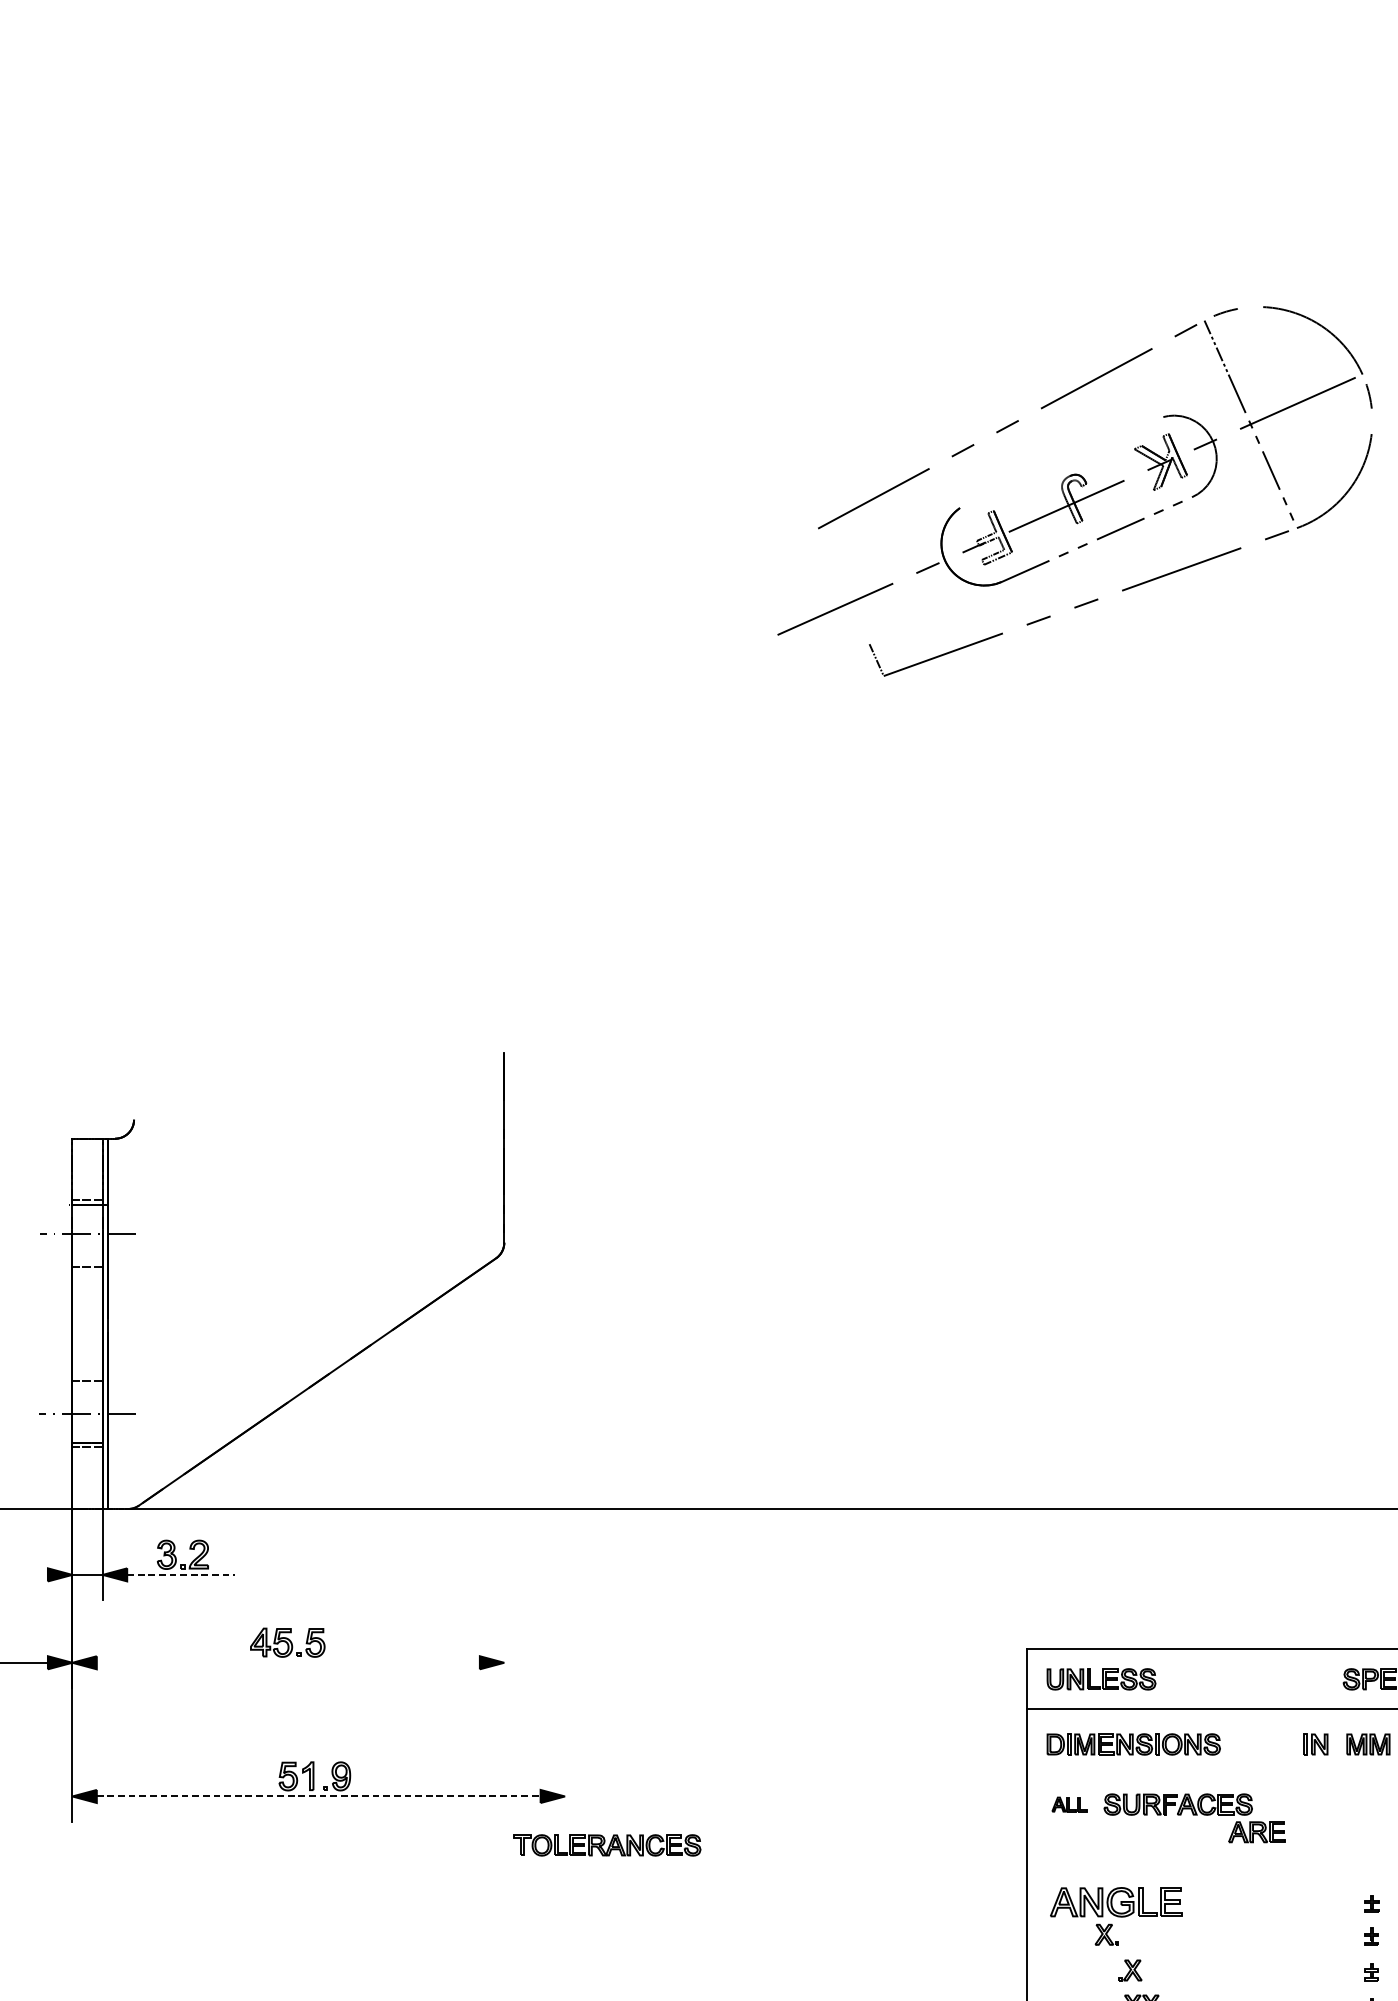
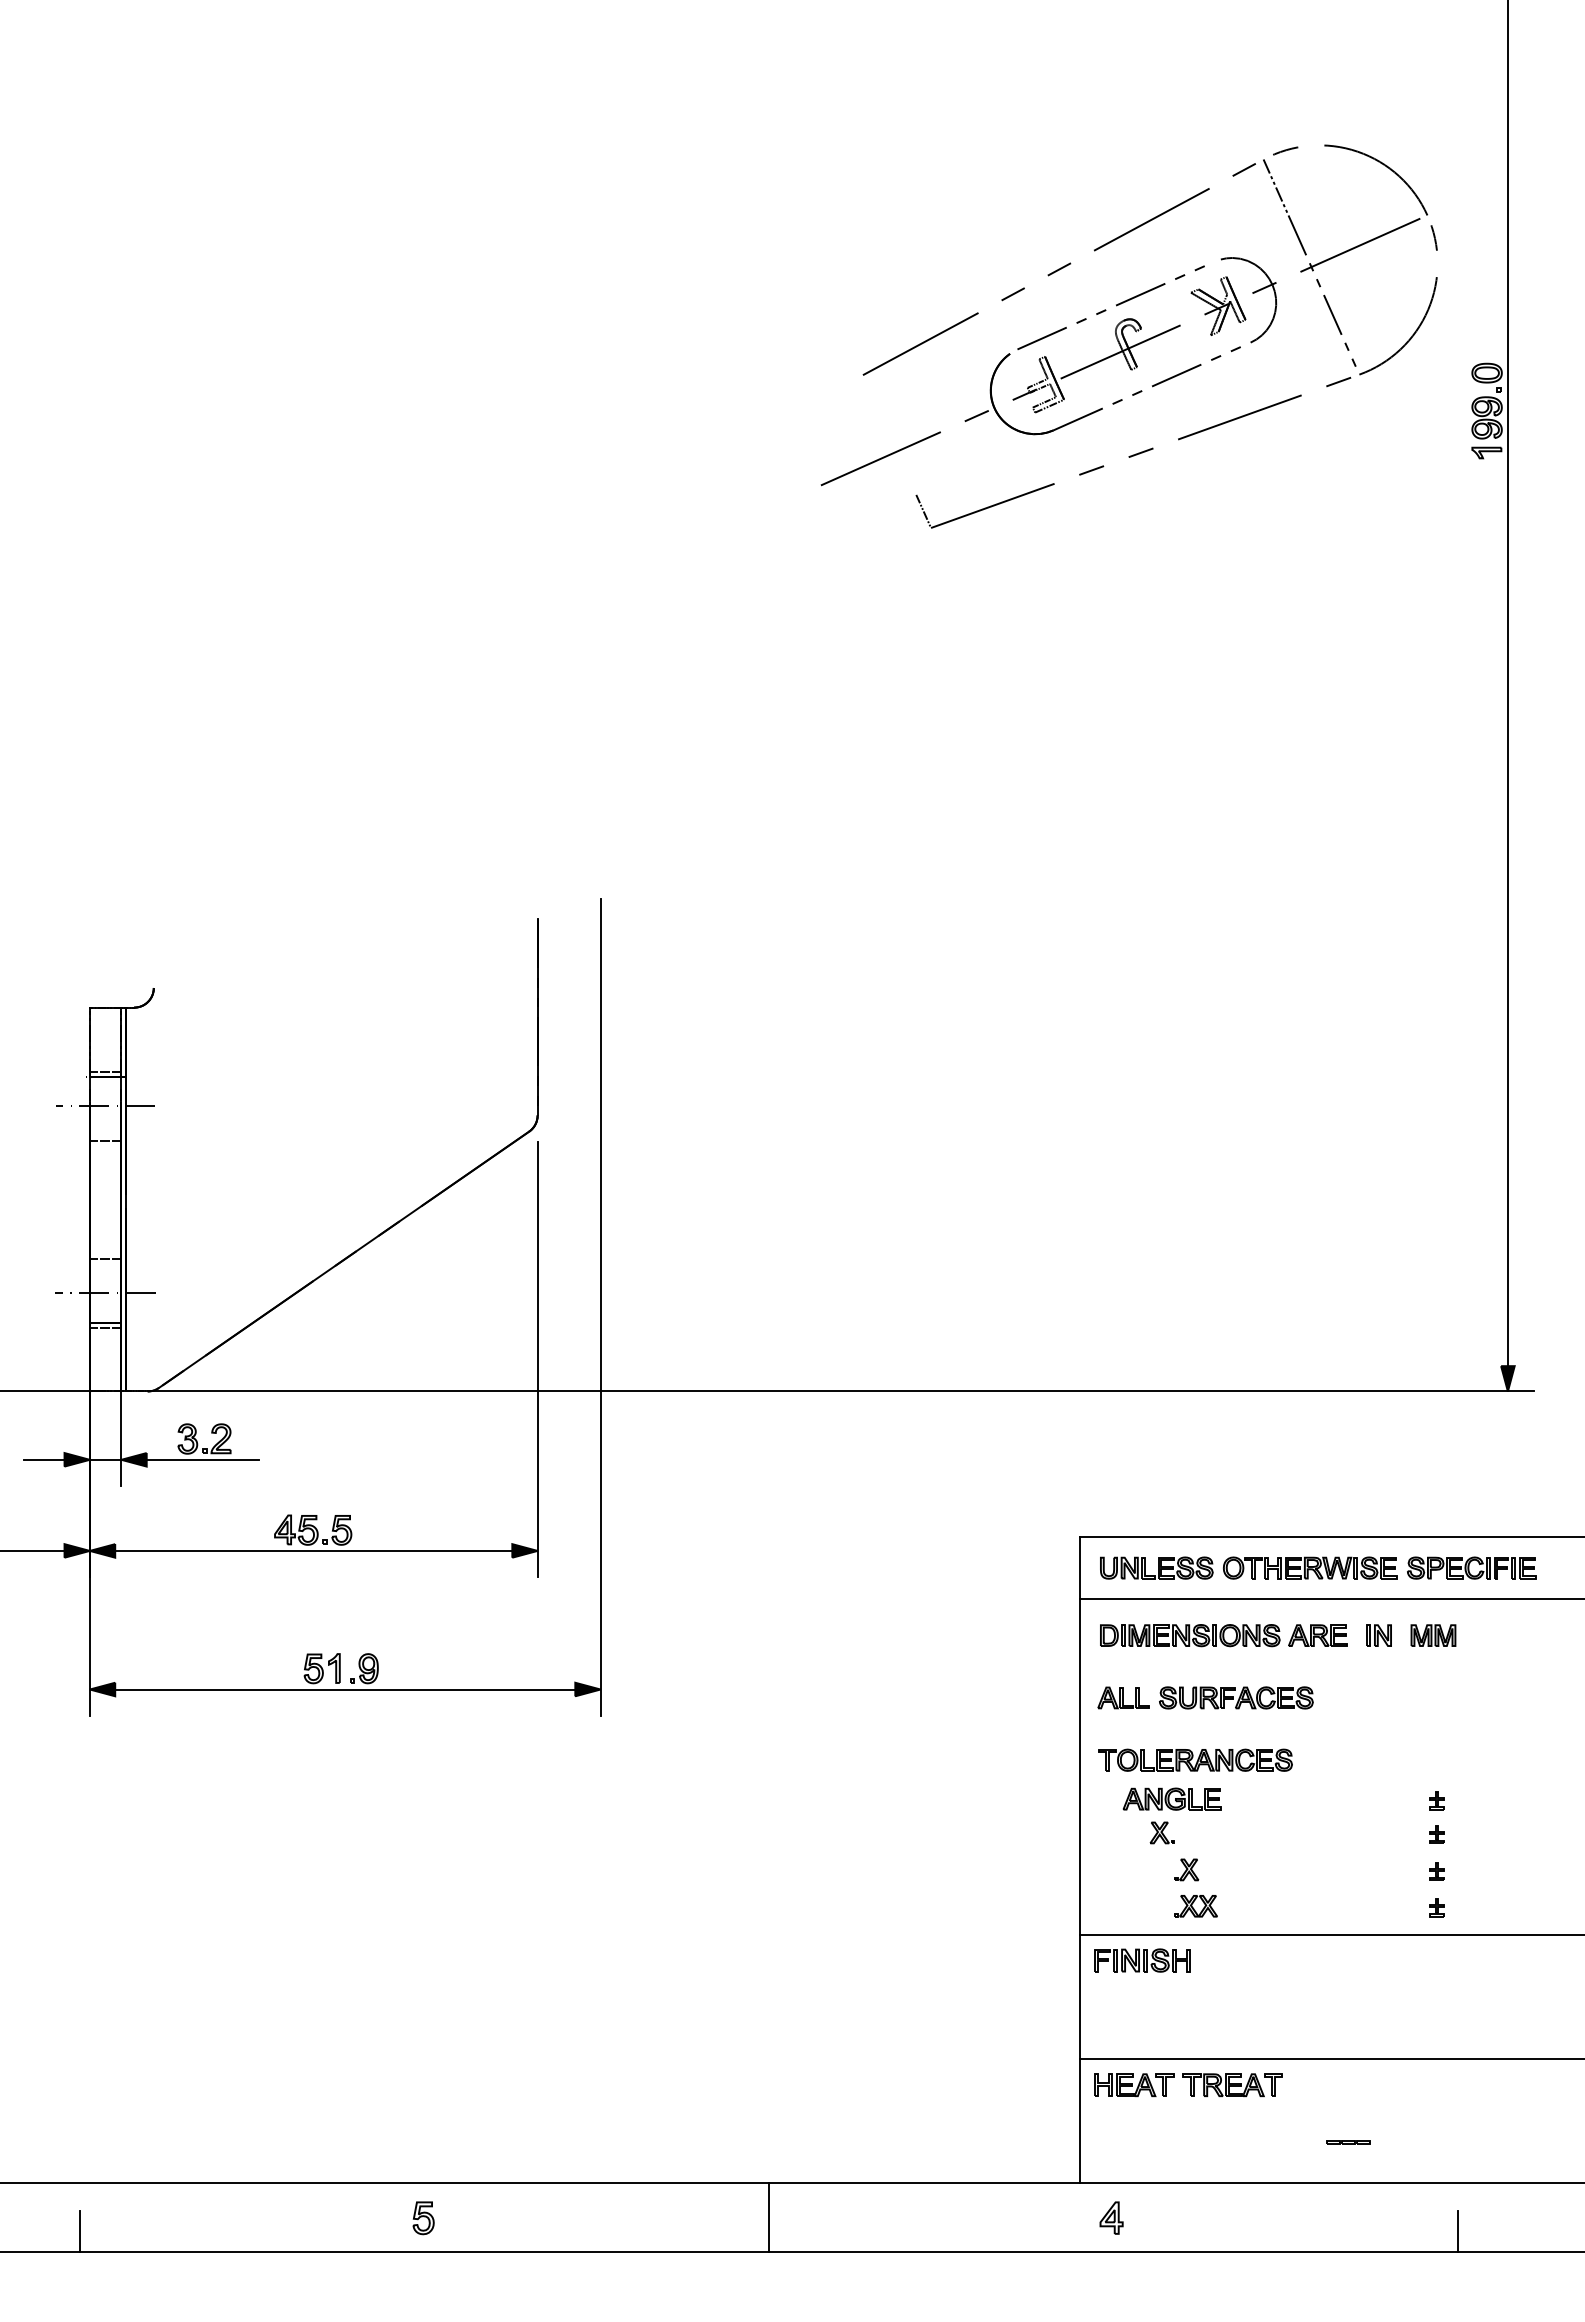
line: (1053, 466) -> (1106, 310), added
line: (564, 1427) -> (600, 1307), added
line: (504, 1478) -> (537, 1359), added
line: (28, 1574) -> (44, 1459), added
line: (181, 1574) -> (203, 1459), dashed -> solid
line: (288, 1662) -> (313, 1550), added
part: (1249, 1678) -> (1310, 1567), added
line: (318, 1796) -> (345, 1689), dashed -> solid
part: (1069, 1804) -> (1123, 1697), size x1.43
part: (1256, 1832) -> (1317, 1635), moved
part: (607, 1844) -> (1195, 1759), moved
part: (1115, 1901) -> (1171, 1798), size x0.71

